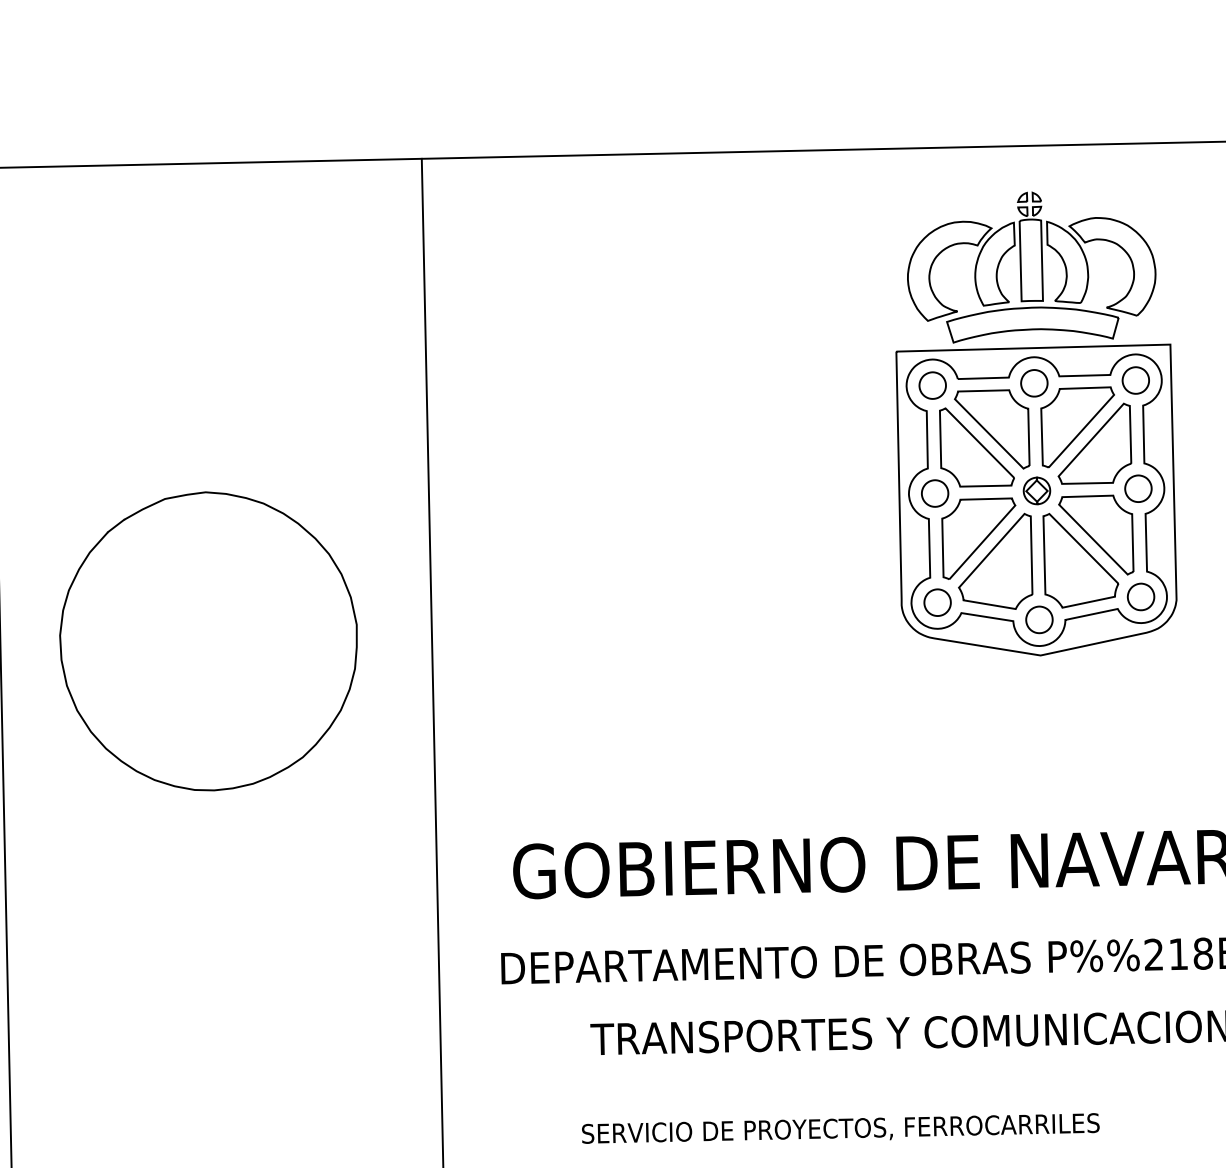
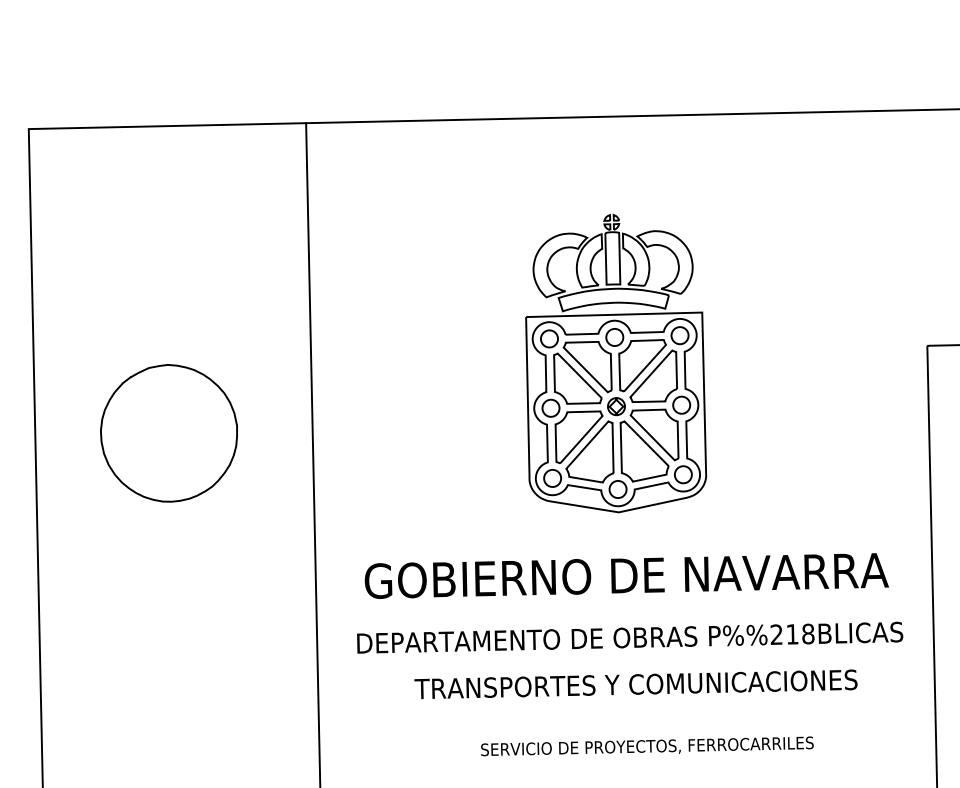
part: (1037, 423) -> (616, 363), moved
part: (207, 641) -> (168, 433), size x0.71
text: (840, 1128) -> (647, 746), moved

